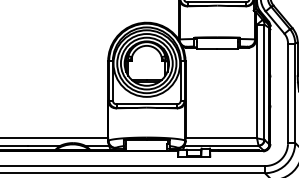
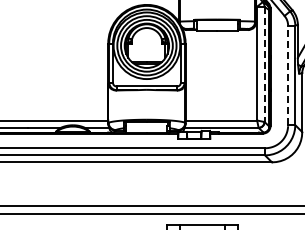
line: (264, 82) -> (264, 64), solid -> dashed
line: (288, 93) -> (288, 75), solid -> dashed

